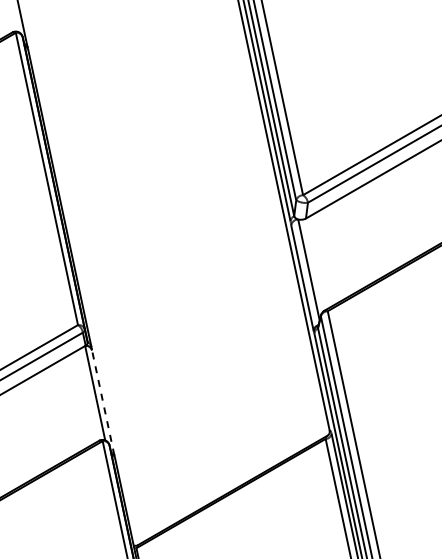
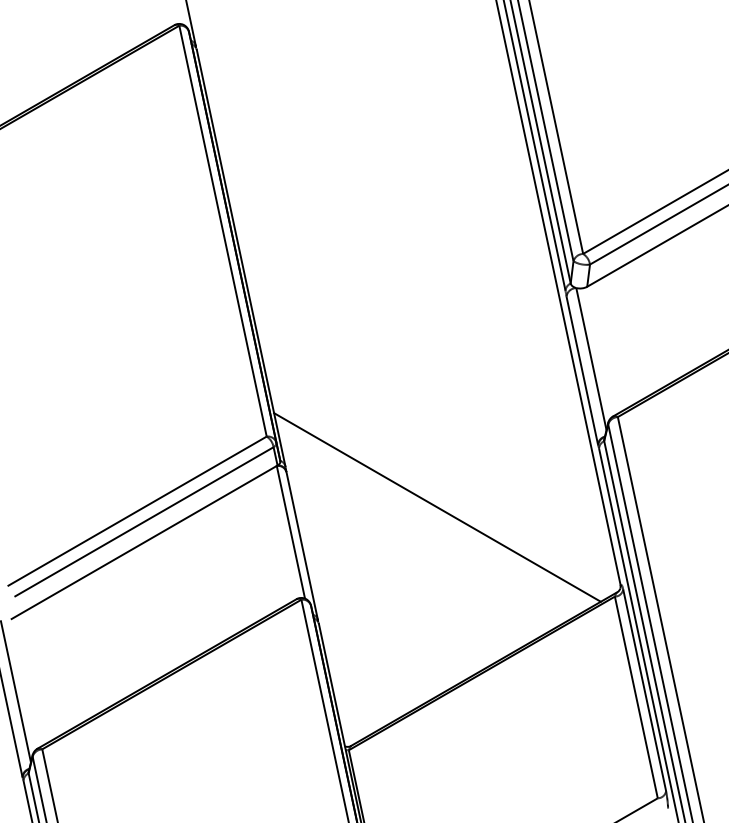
line: (199, 375) -> (437, 507), added
line: (103, 402) -> (302, 545), dashed -> solid

